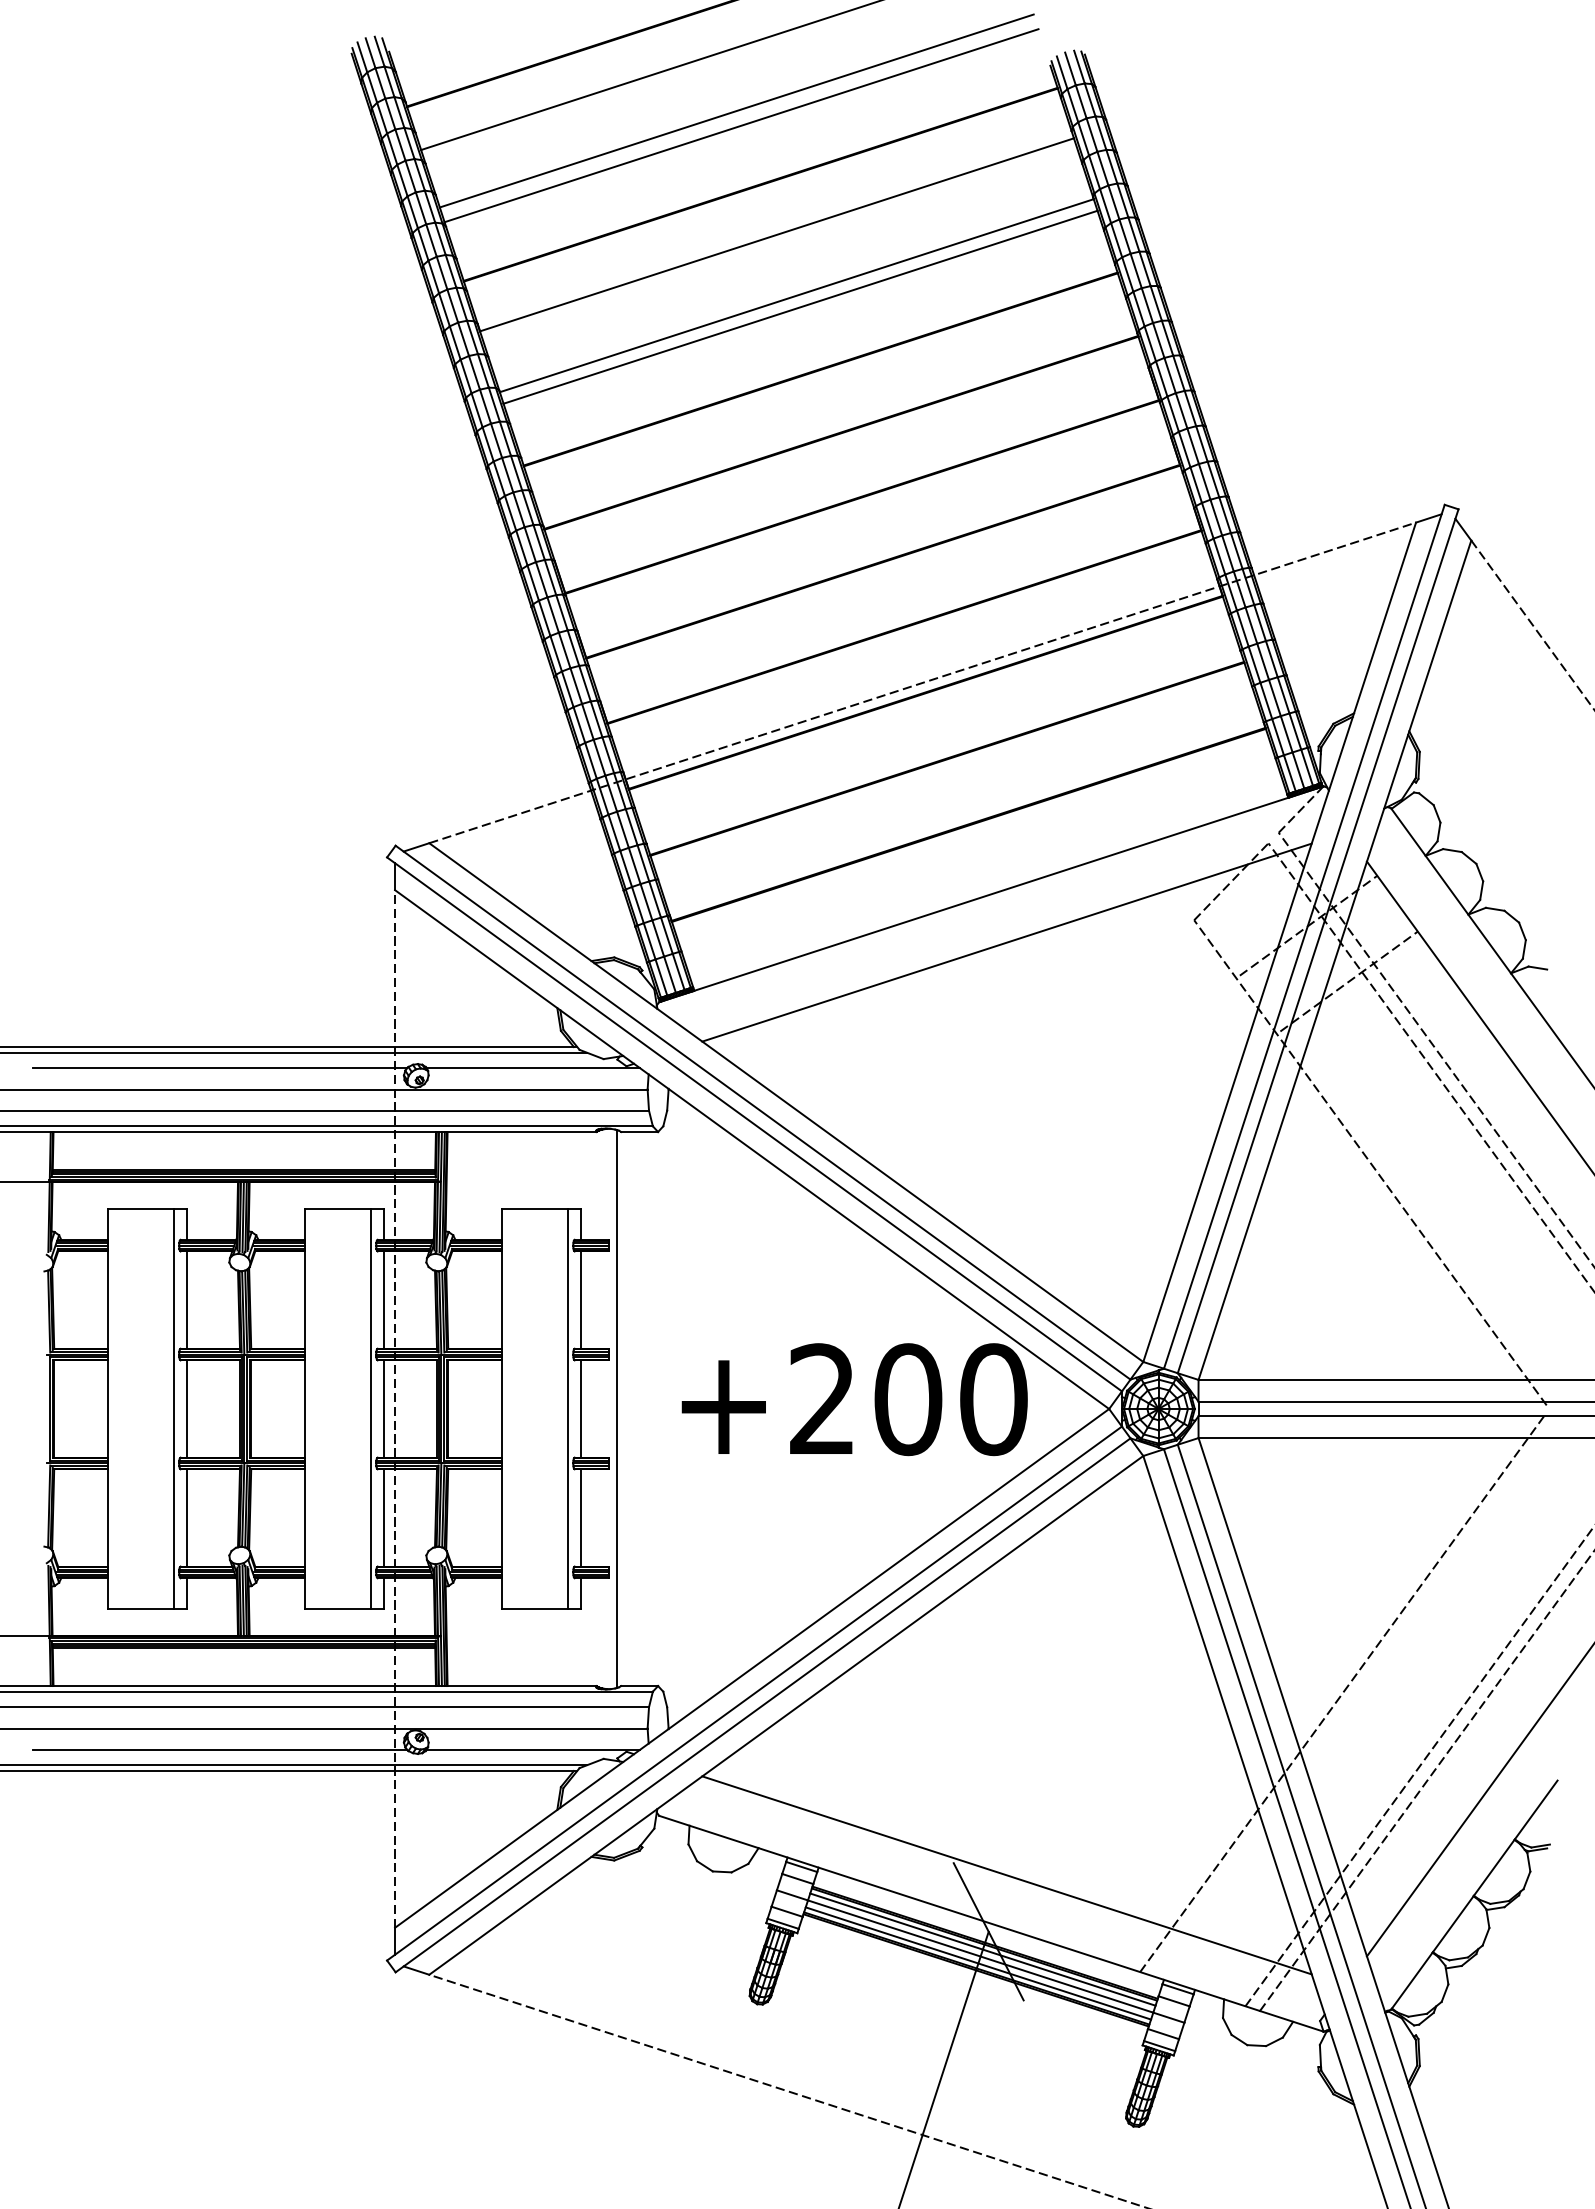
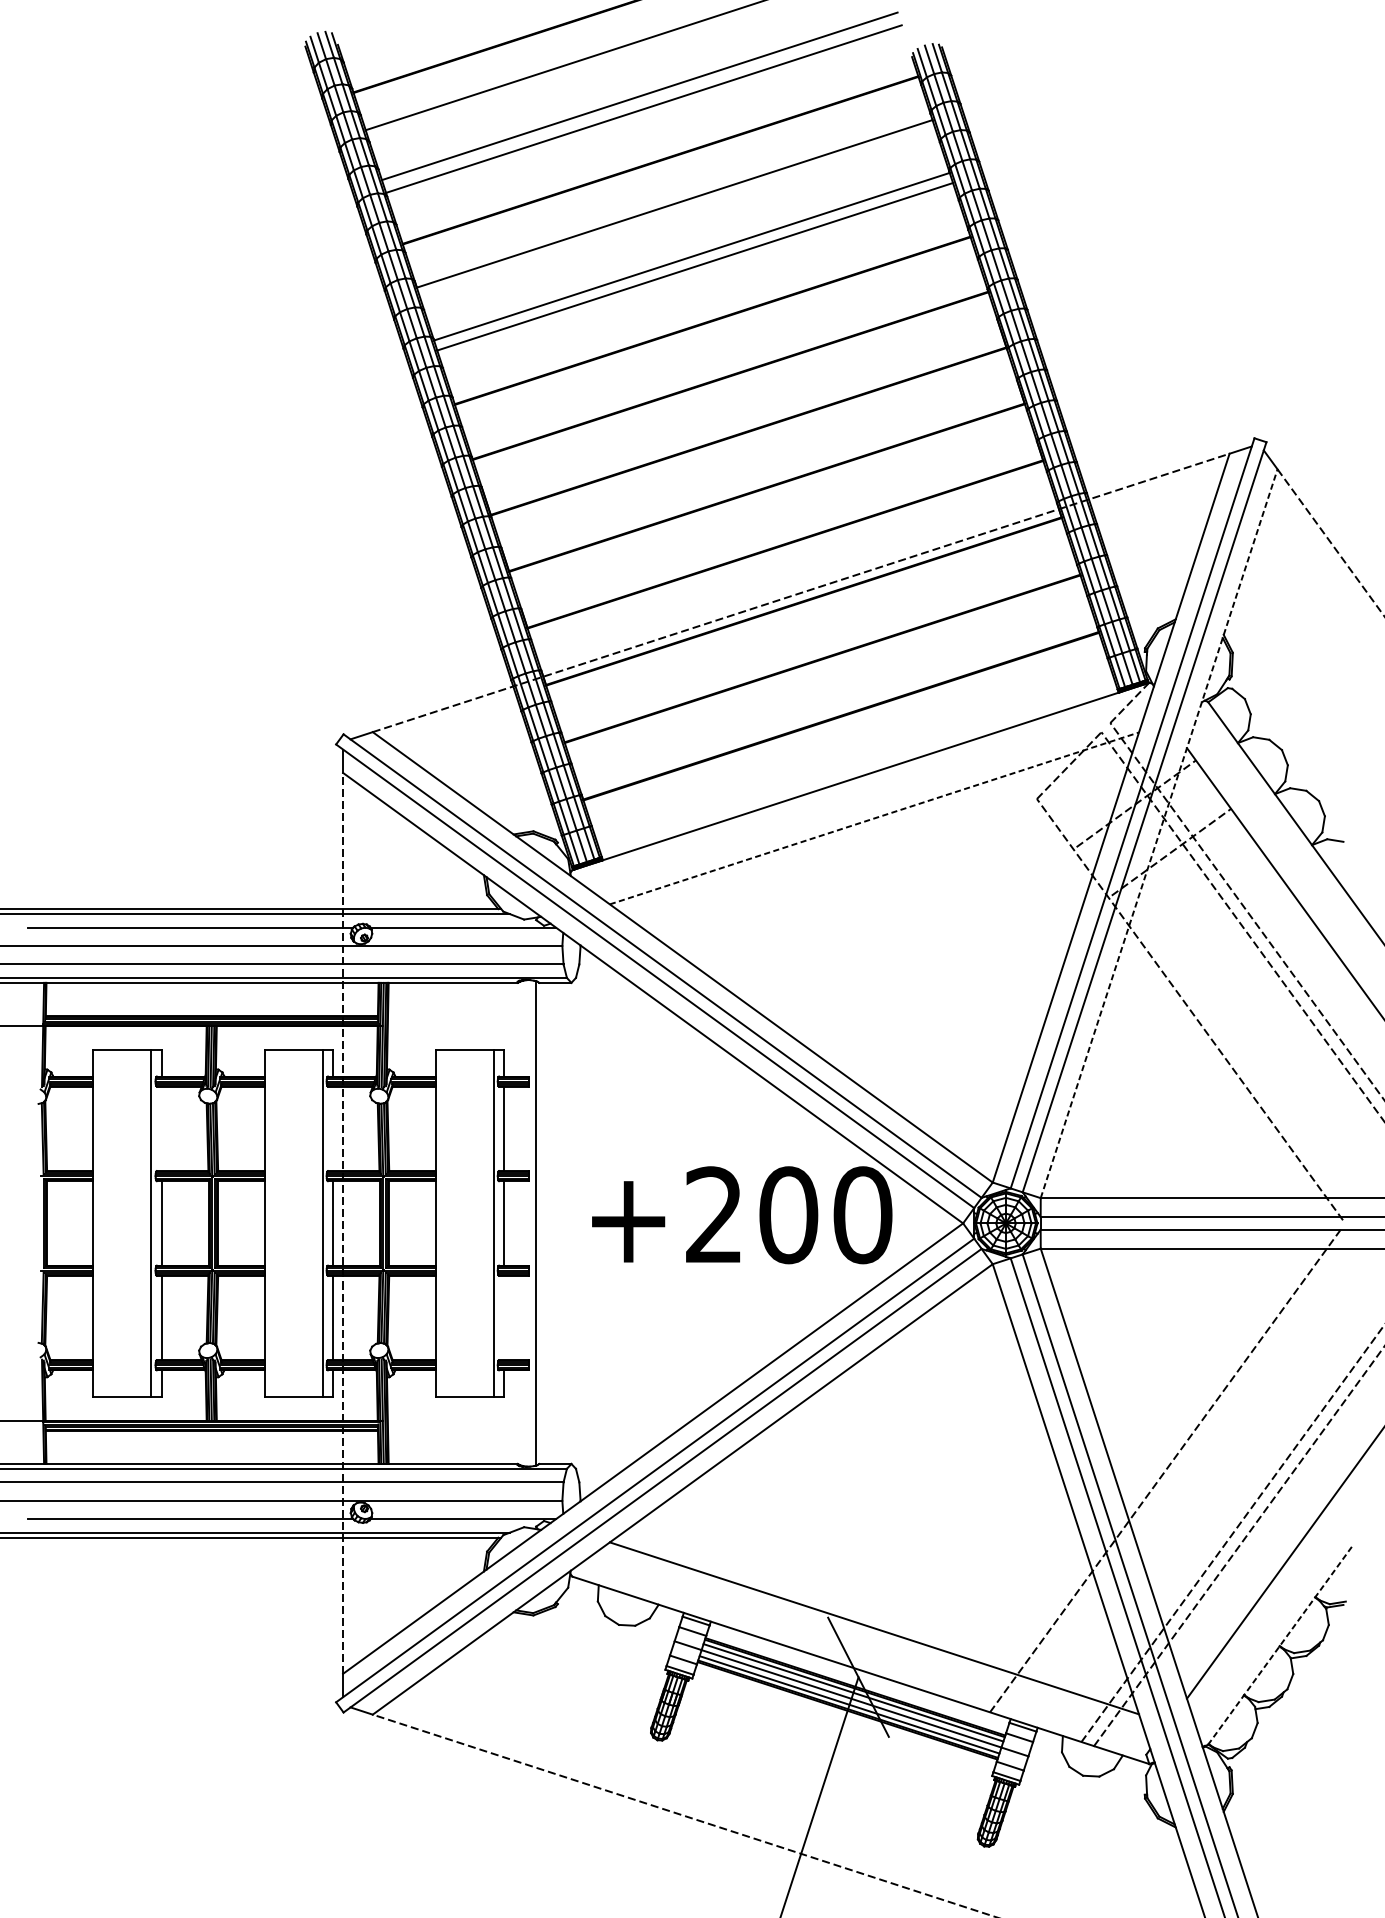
line: (1007, 942) -> (874, 818), solid -> dashed
line: (1335, 959) -> (1159, 833), solid -> dashed
line: (186, 1299) -> (161, 1128), removed
line: (383, 1299) -> (333, 1128), removed
line: (580, 1517) -> (504, 1317), removed
line: (1474, 1895) -> (1280, 1645), solid -> dashed

